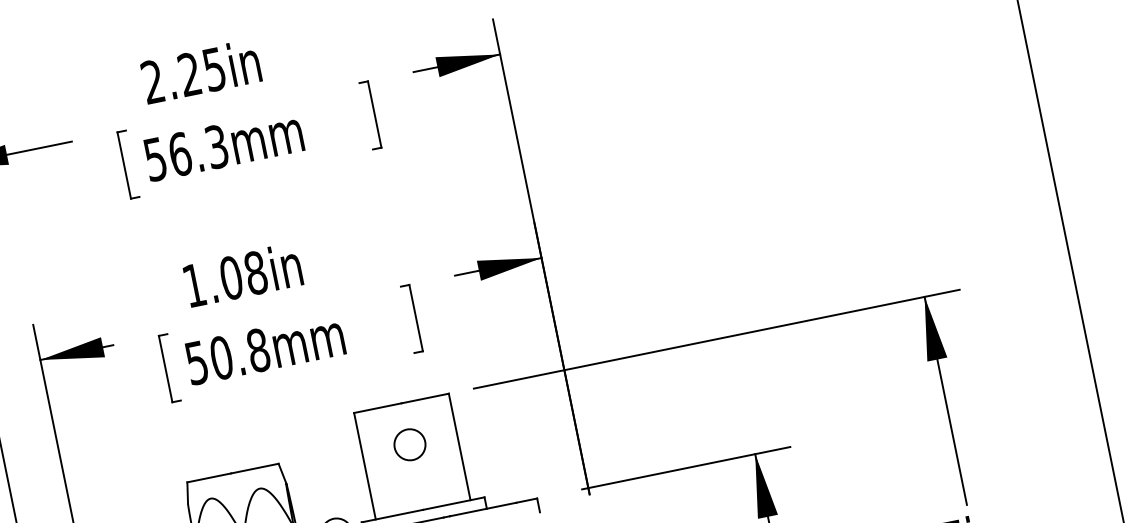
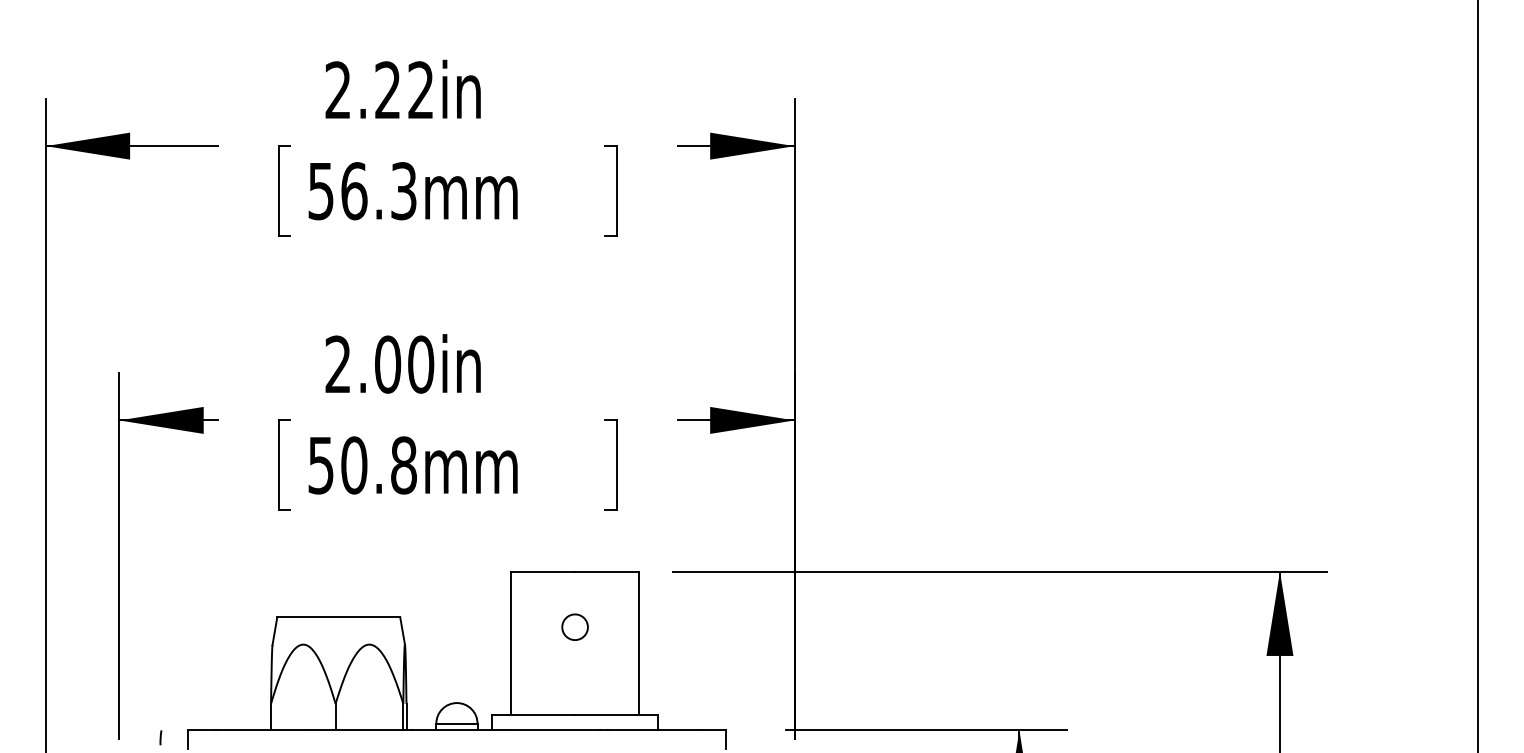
text: (214, 69) -> (420, 90), 2.25in -> 2.22in
text: (225, 279) -> (379, 364), 1.08in -> 2.00in
circle: (409, 444) -> (574, 626), size x0.62

